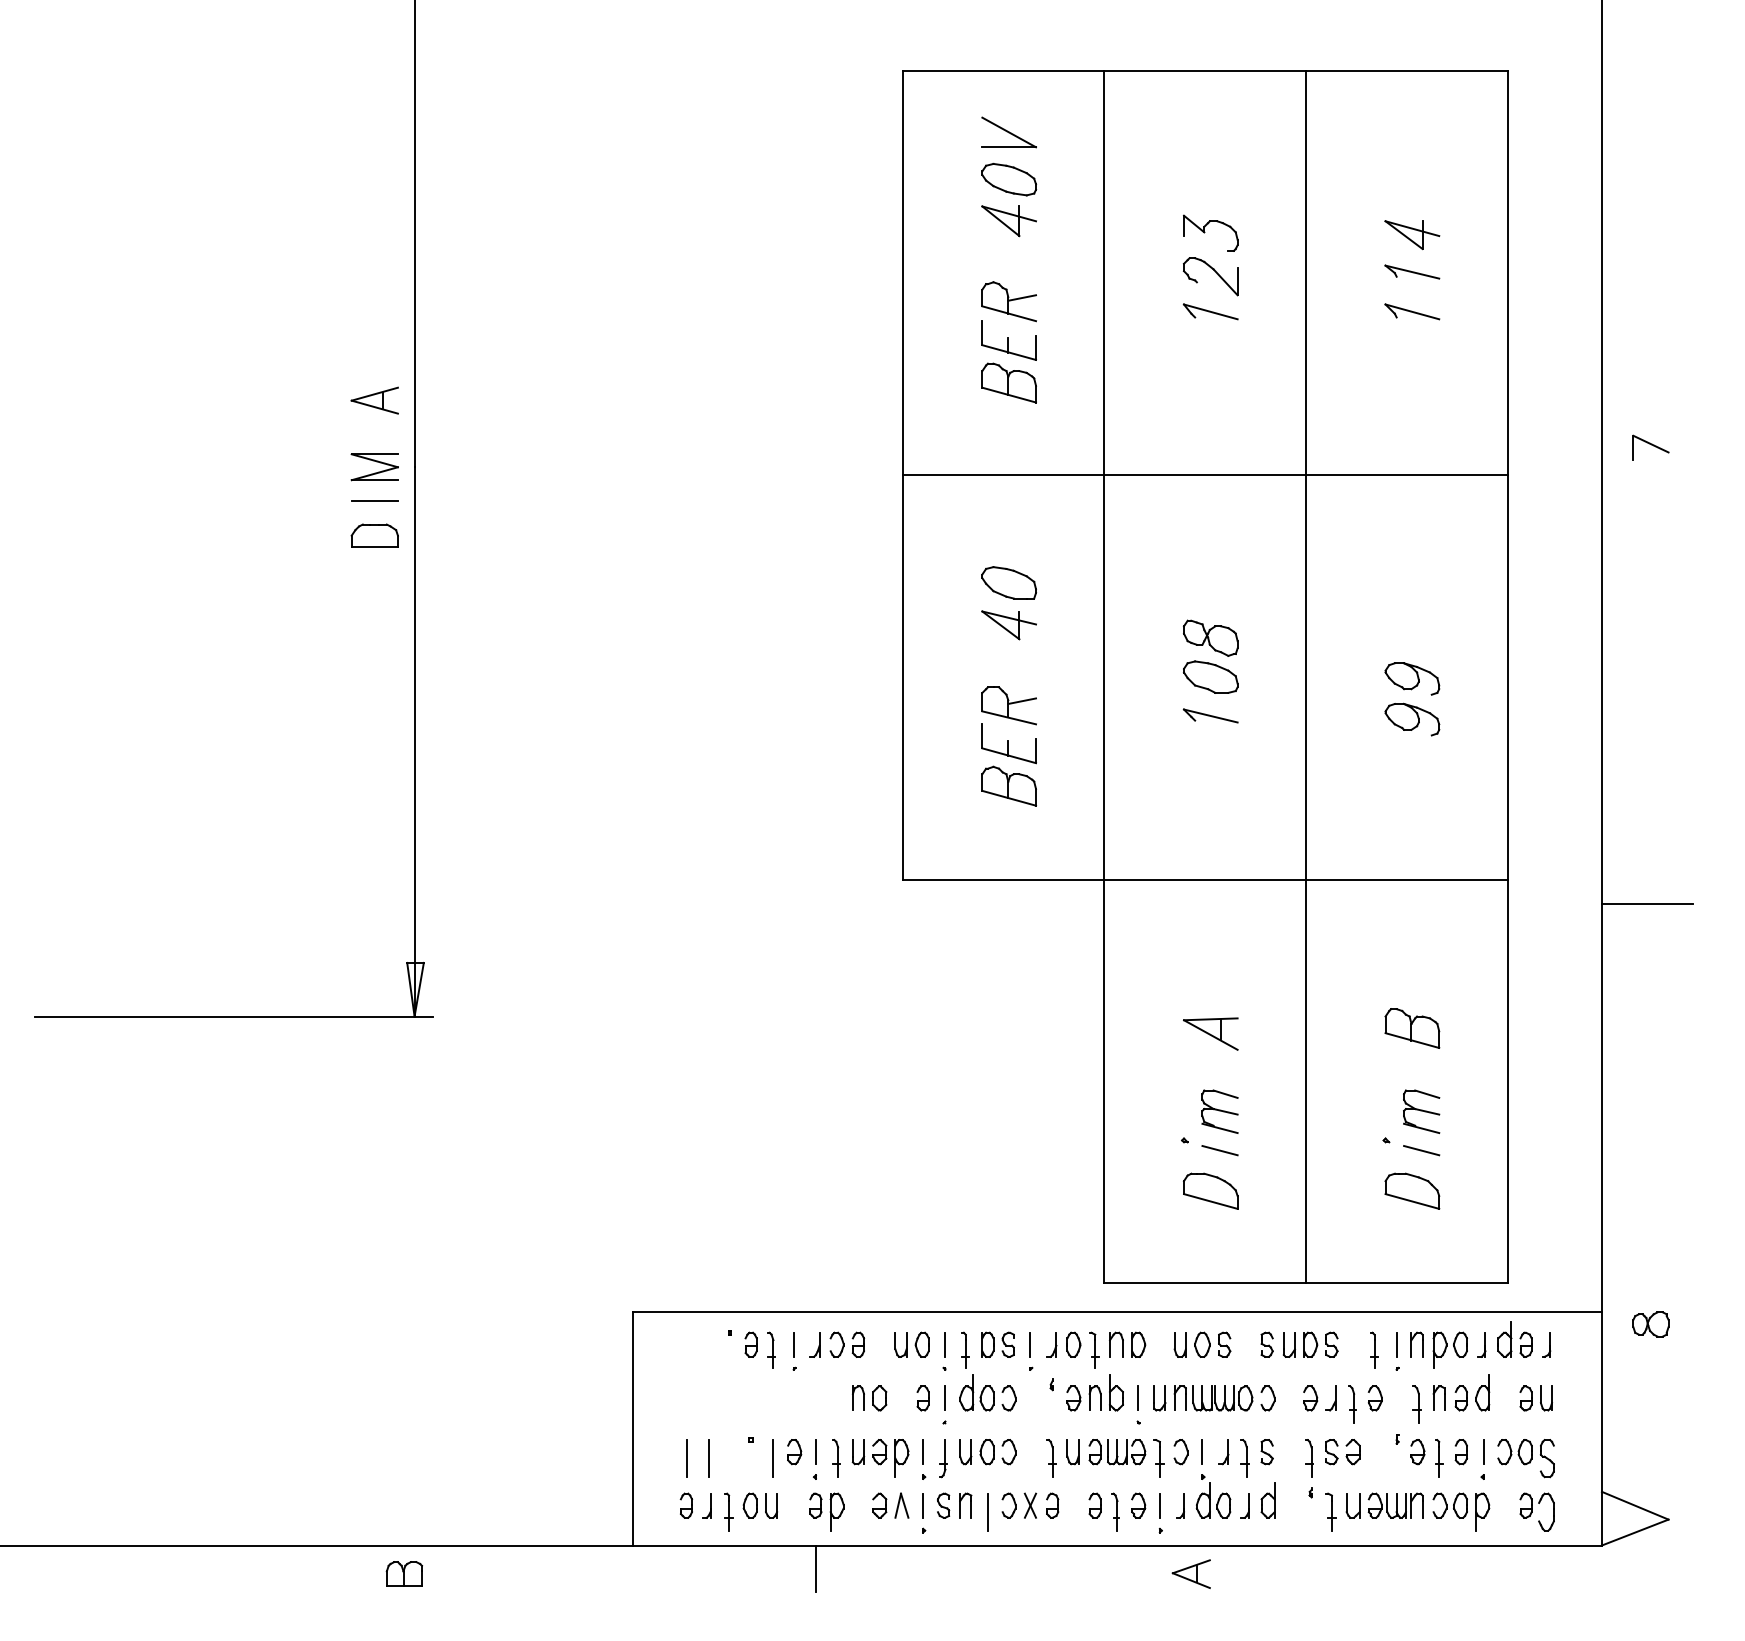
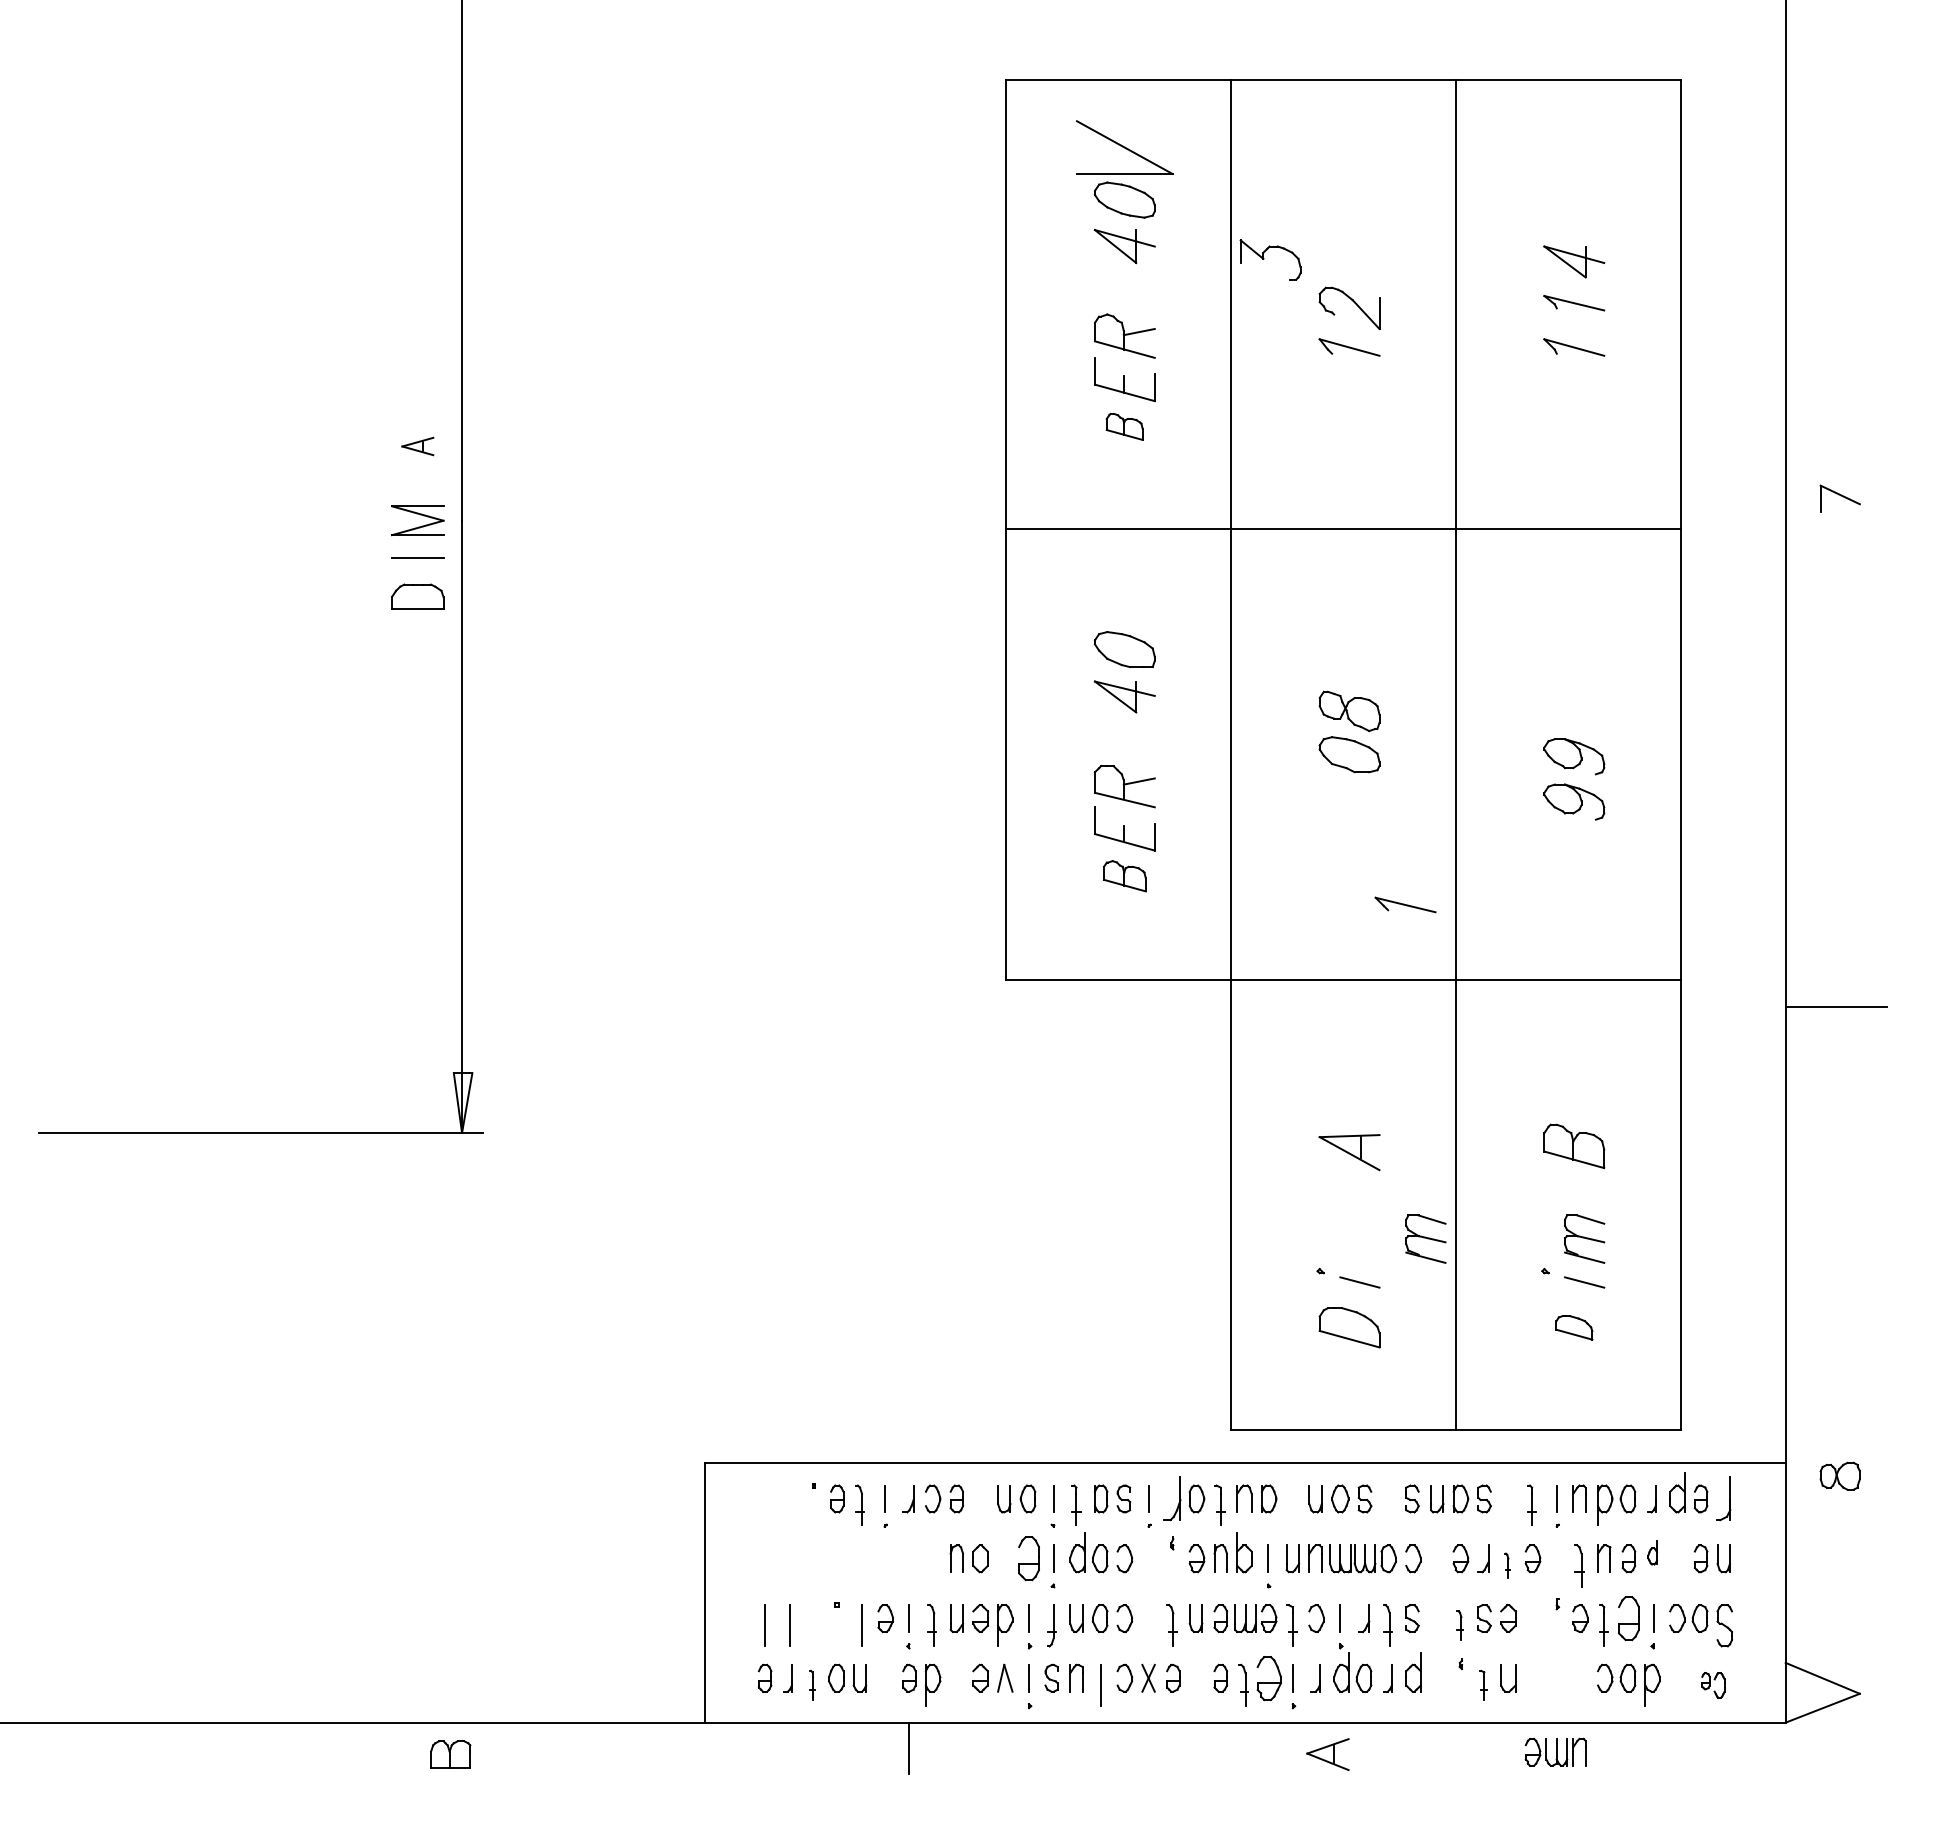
part: (1008, 132) -> (1124, 147), size x1.6
part: (1210, 232) -> (1270, 259), moved
part: (1008, 382) -> (1124, 426), size x0.6
part: (374, 400) -> (417, 446), size x0.6
part: (1210, 715) -> (1405, 904), moved
part: (1008, 785) -> (1124, 875), size x0.7
part: (1219, 1111) -> (1425, 1238), moved
part: (1412, 1191) -> (1574, 1327), size x0.6
part: (1051, 1345) -> (1172, 1499), size x1.6
part: (1546, 1345) -> (1723, 1499), size x1.6
part: (1482, 1392) -> (1652, 1552), size x0.6
part: (922, 1398) -> (1028, 1558), size x1.6
part: (1351, 1404) -> (1506, 1565), size x0.6
part: (1460, 1452) -> (1628, 1618), size x1.6
part: (1309, 1458) -> (1459, 1625), size x0.7
part: (1138, 1504) -> (1268, 1677), size x1.6
part: (1395, 1504) -> (1555, 1751), moved
part: (728, 1511) -> (812, 1684), size x0.7
part: (1330, 1511) -> (1483, 1684), size x0.7
part: (1537, 1512) -> (1713, 1685), size x0.6

